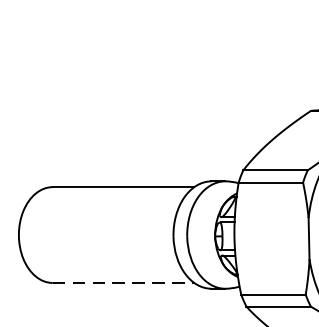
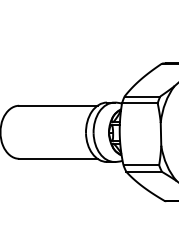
line: (123, 282) -> (58, 158), dashed -> solid

